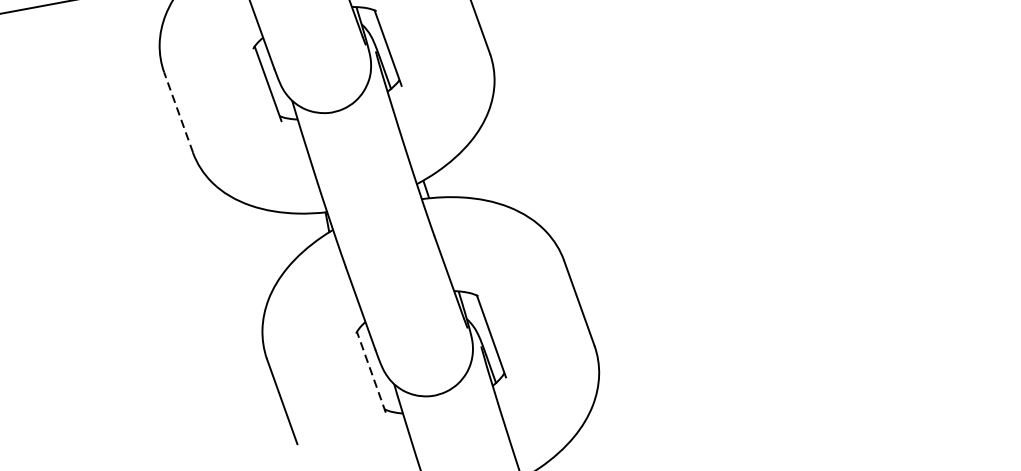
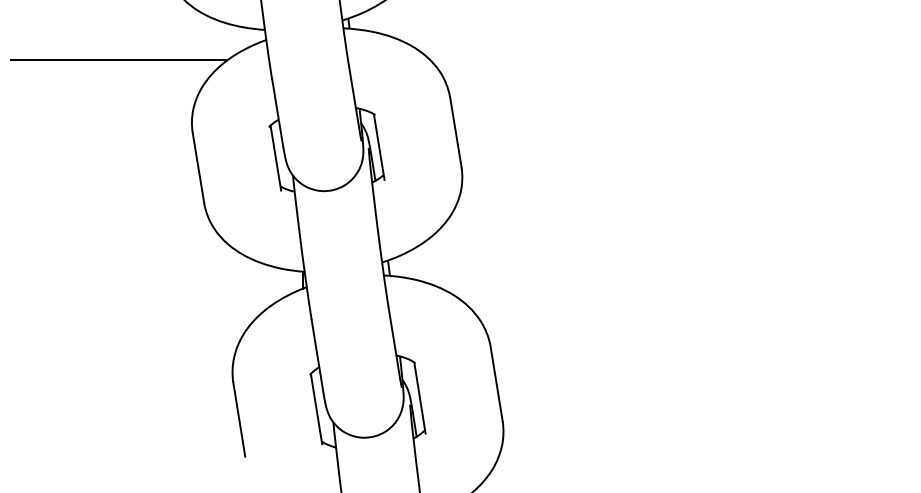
line: (178, 111) -> (198, 167), dashed -> solid
line: (371, 372) -> (316, 409), dashed -> solid

